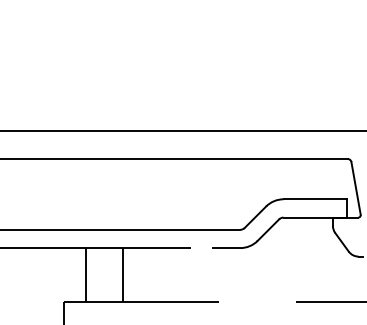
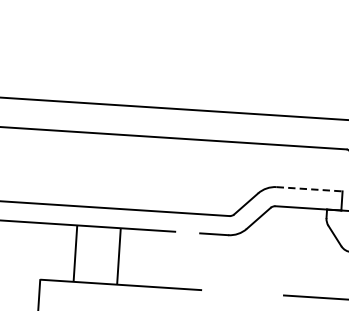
line: (315, 199) -> (310, 189), solid -> dashed
line: (85, 274) -> (75, 253), moved
line: (122, 274) -> (119, 255), moved

